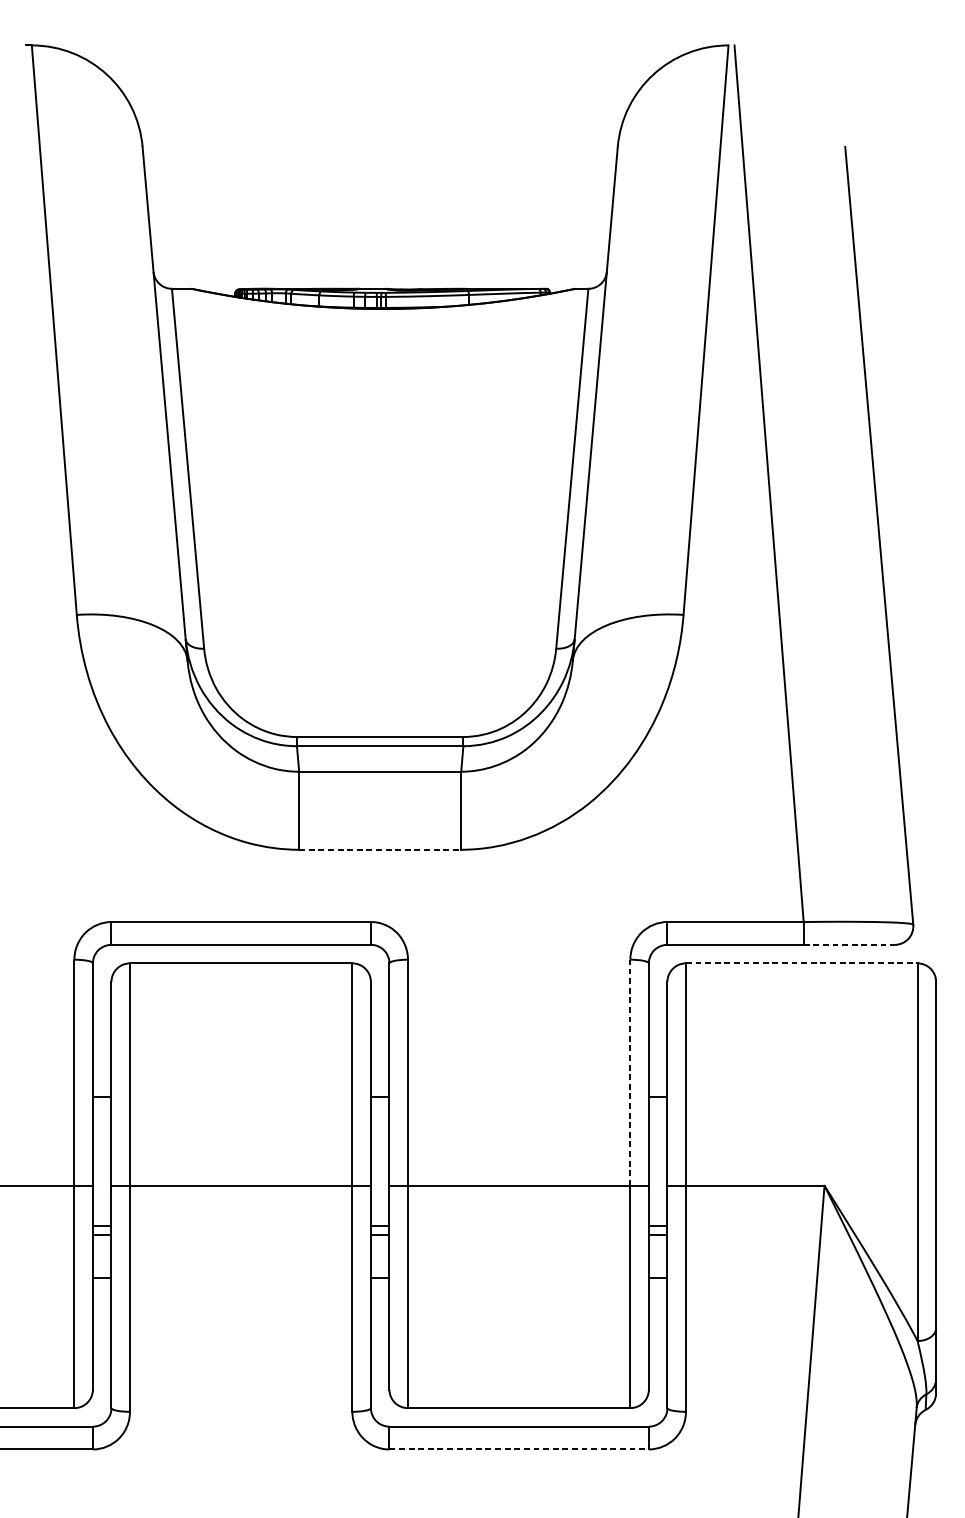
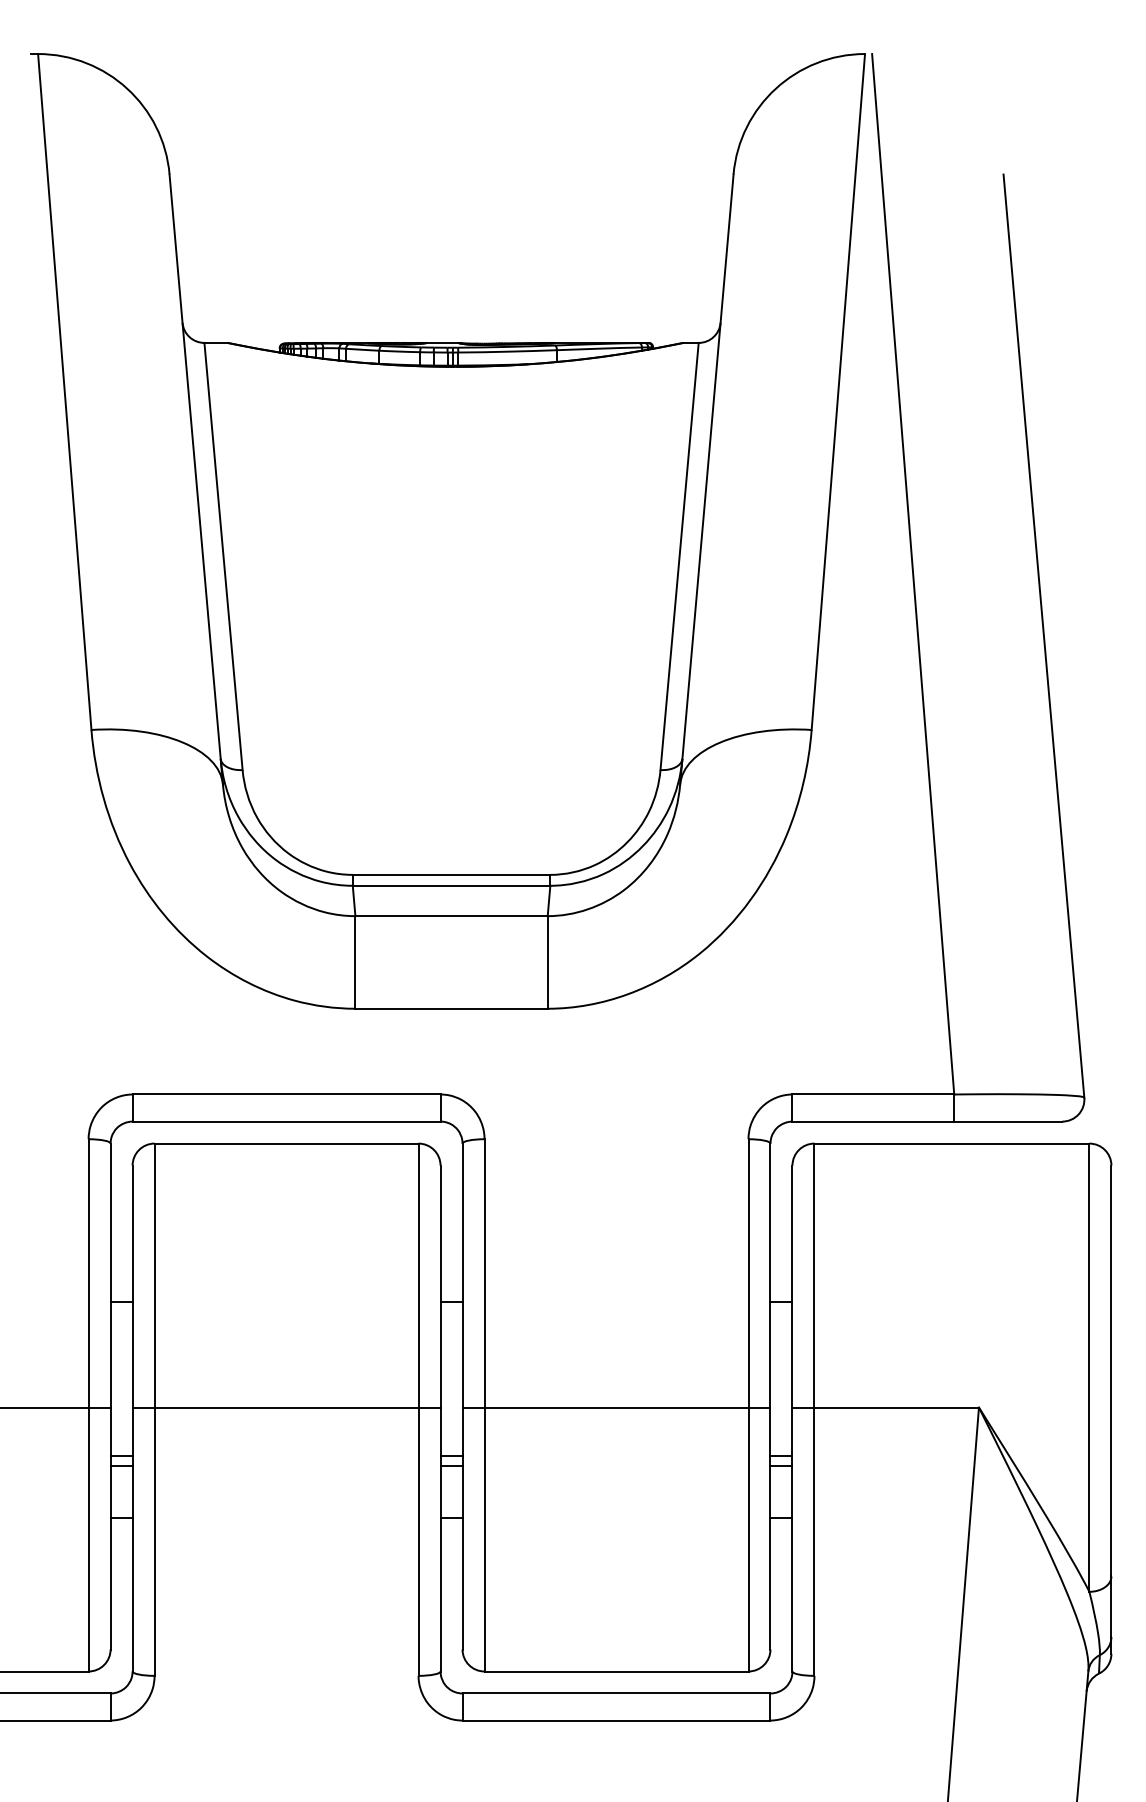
line: (380, 849) -> (452, 1008), dashed -> solid
line: (849, 944) -> (1008, 1121), dashed -> solid
line: (802, 963) -> (952, 1143), dashed -> solid
line: (630, 1071) -> (748, 1272), dashed -> solid
line: (519, 1449) -> (616, 1720), dashed -> solid

